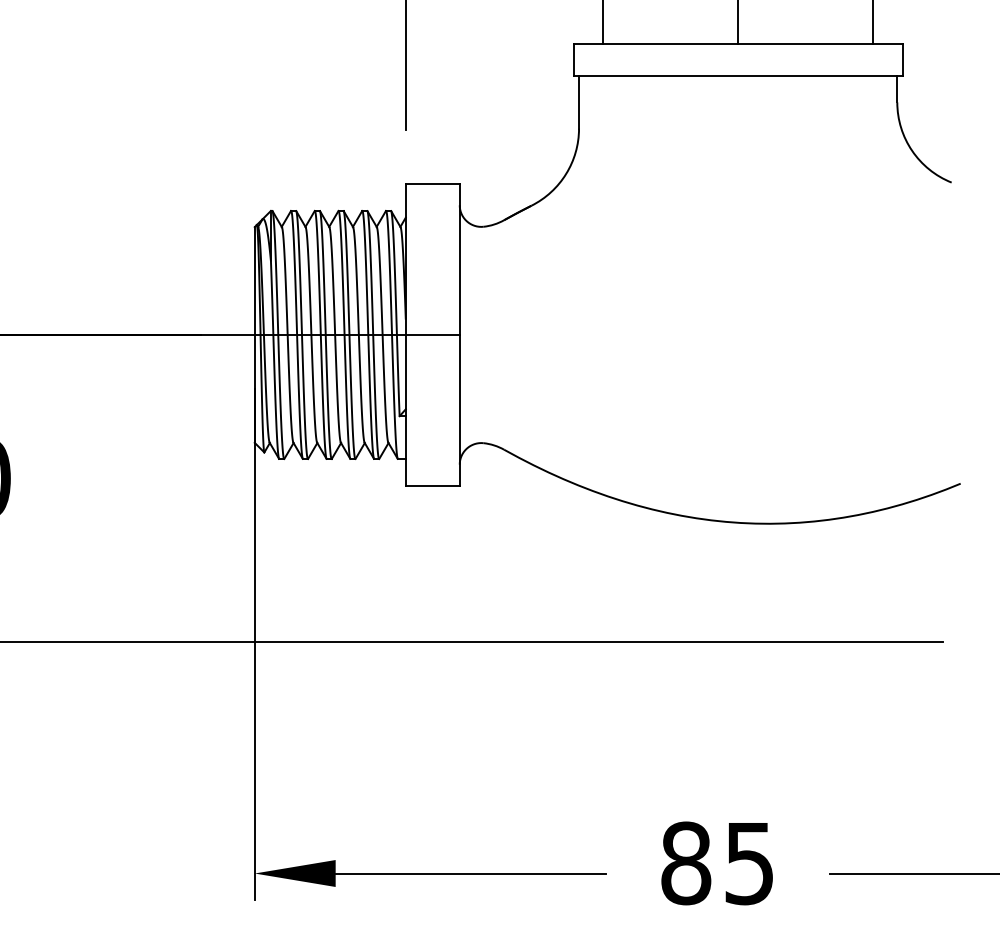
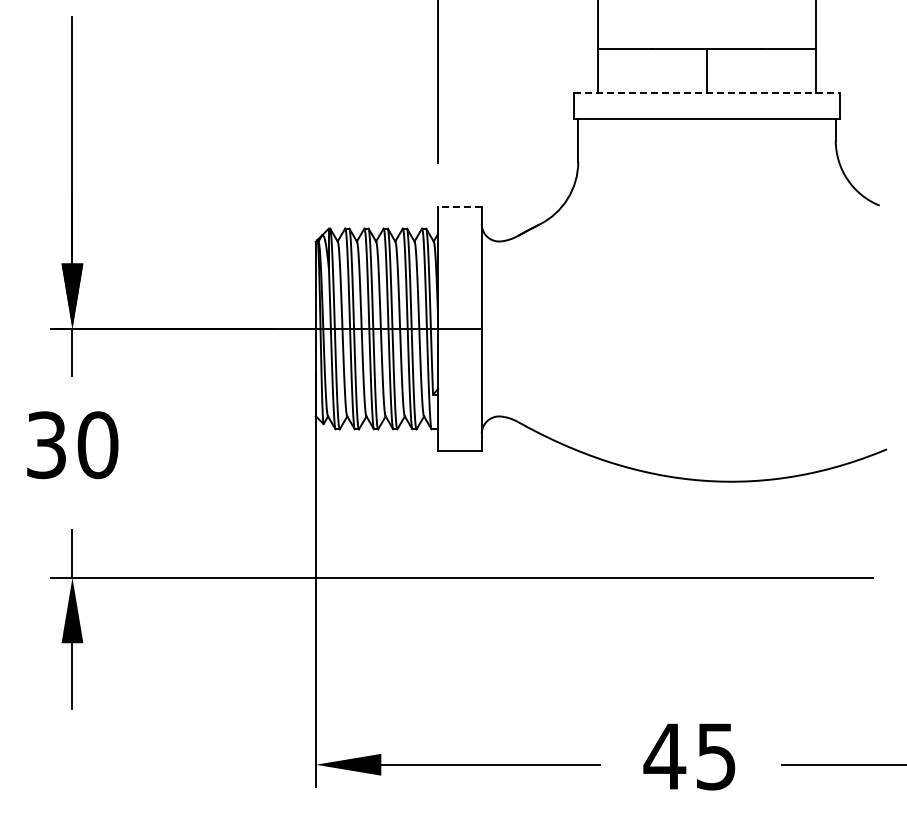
line: (738, 43) -> (707, 93), solid -> dashed
line: (432, 183) -> (459, 206), solid -> dashed
text: (685, 863) -> (664, 756), 85 -> 45

